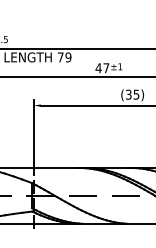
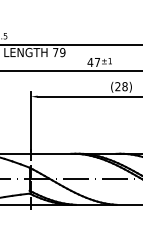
text: (132, 94) -> (121, 86), (35) -> (28)

